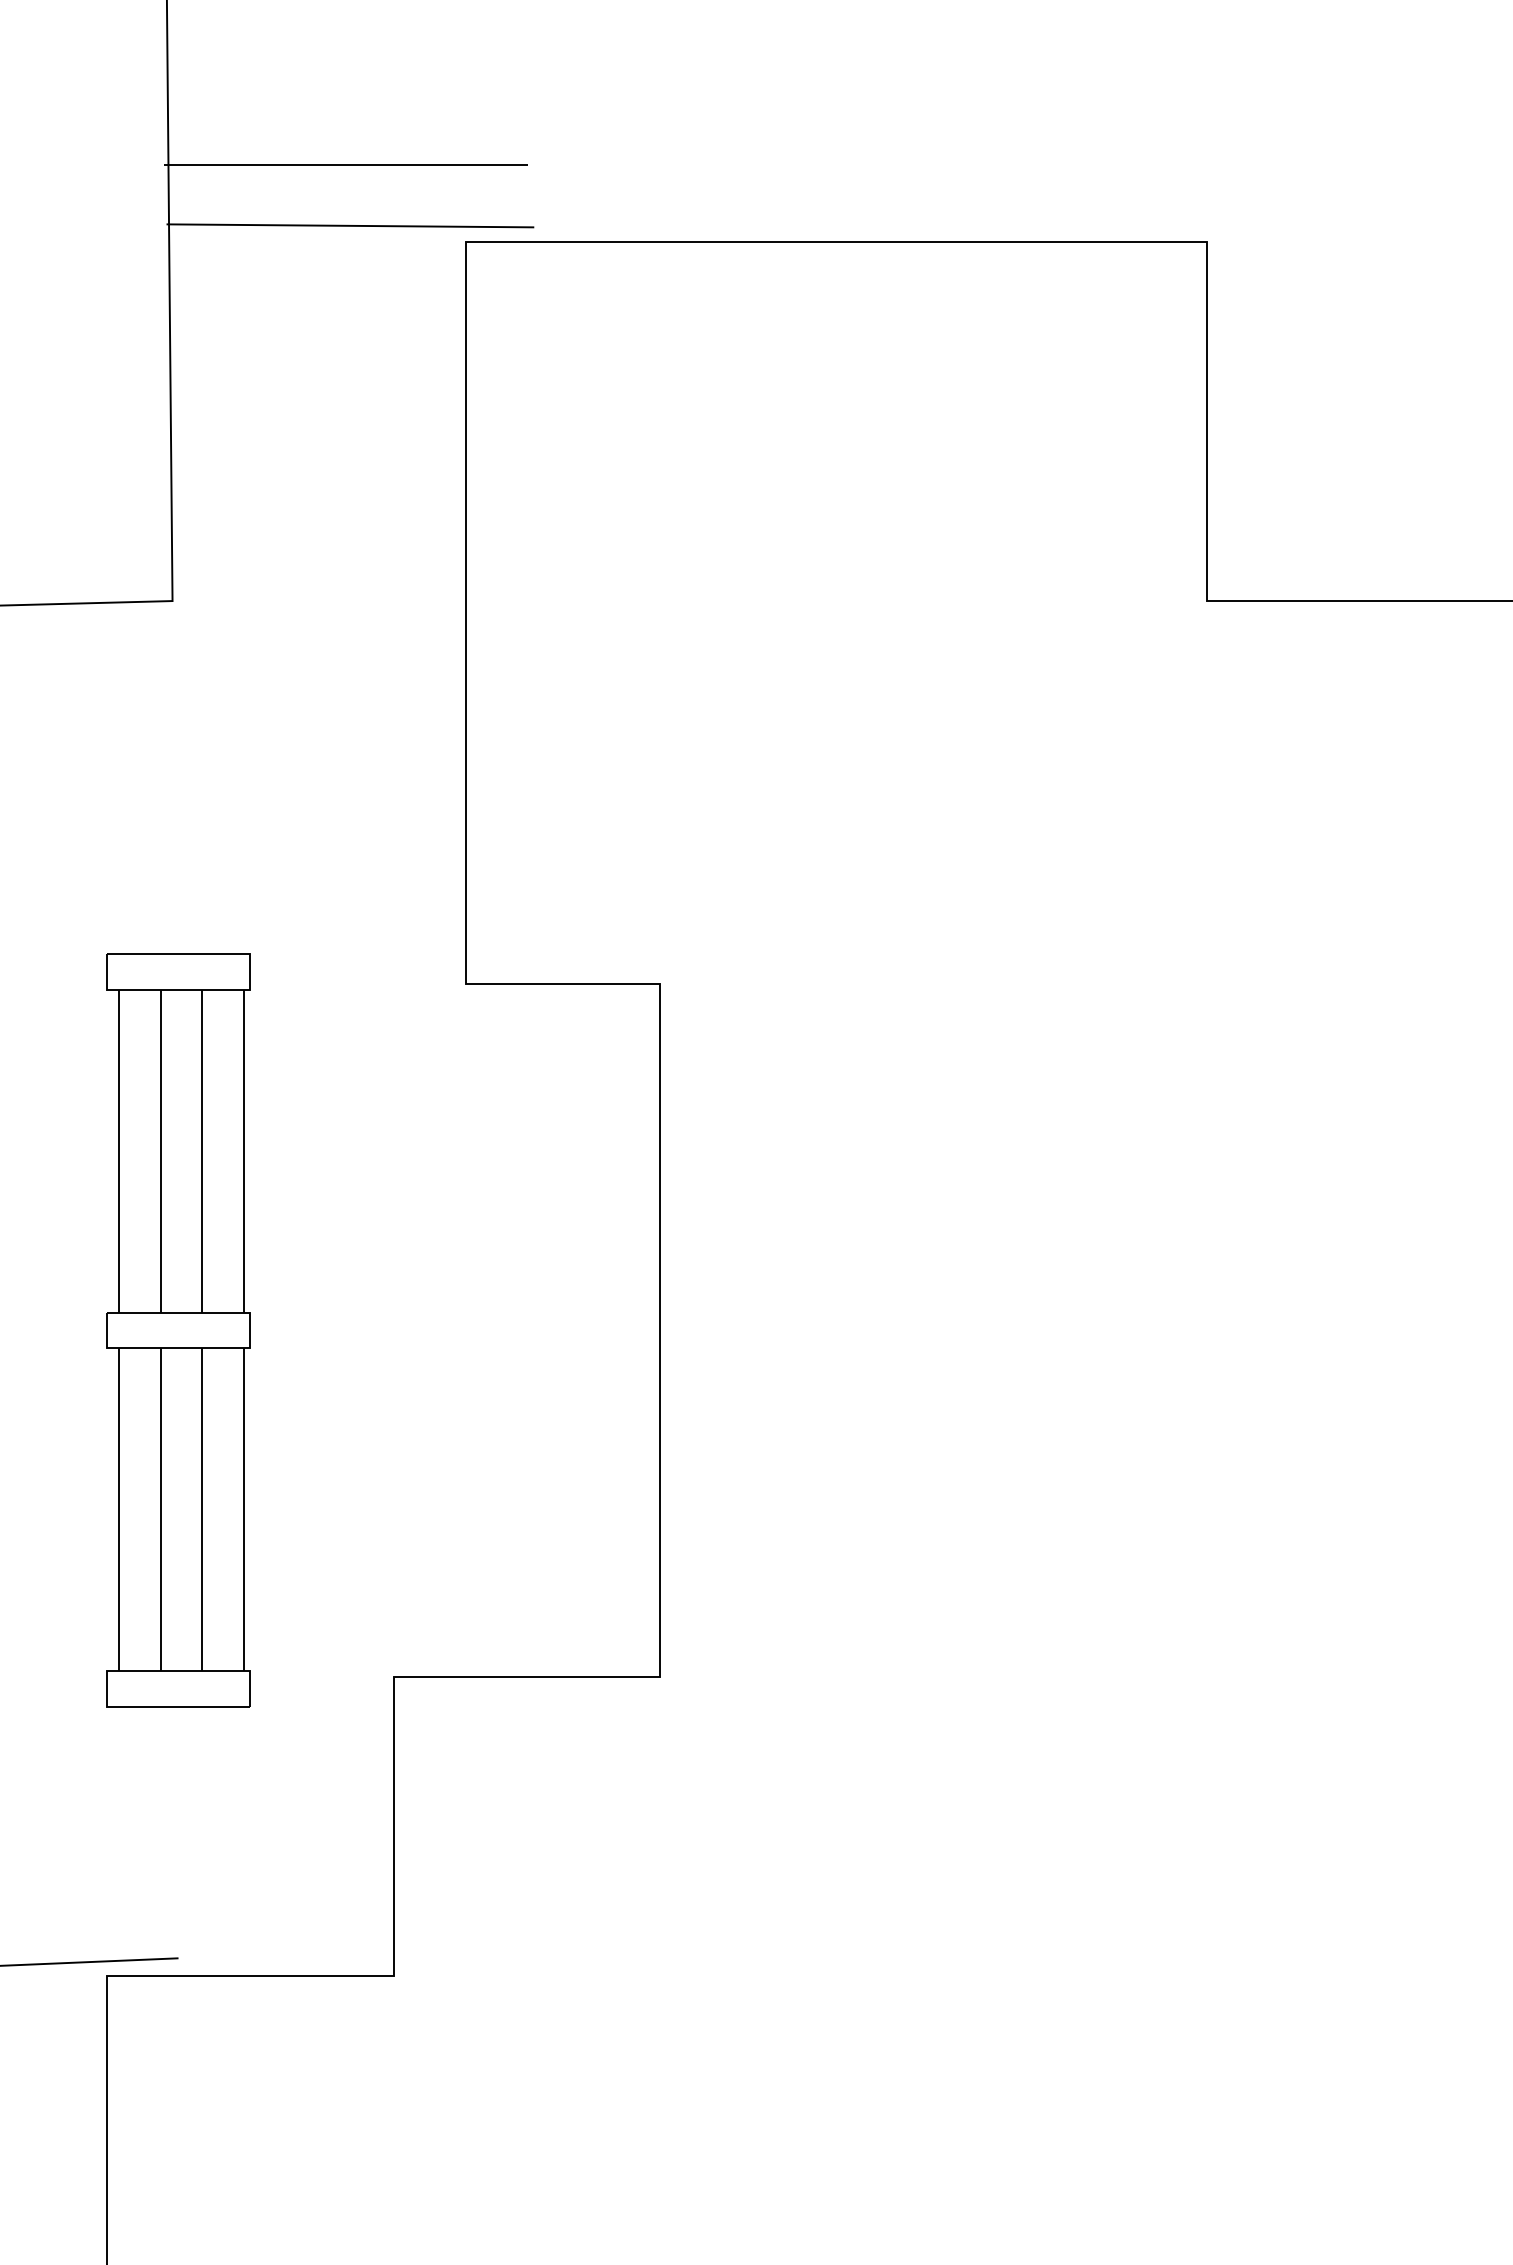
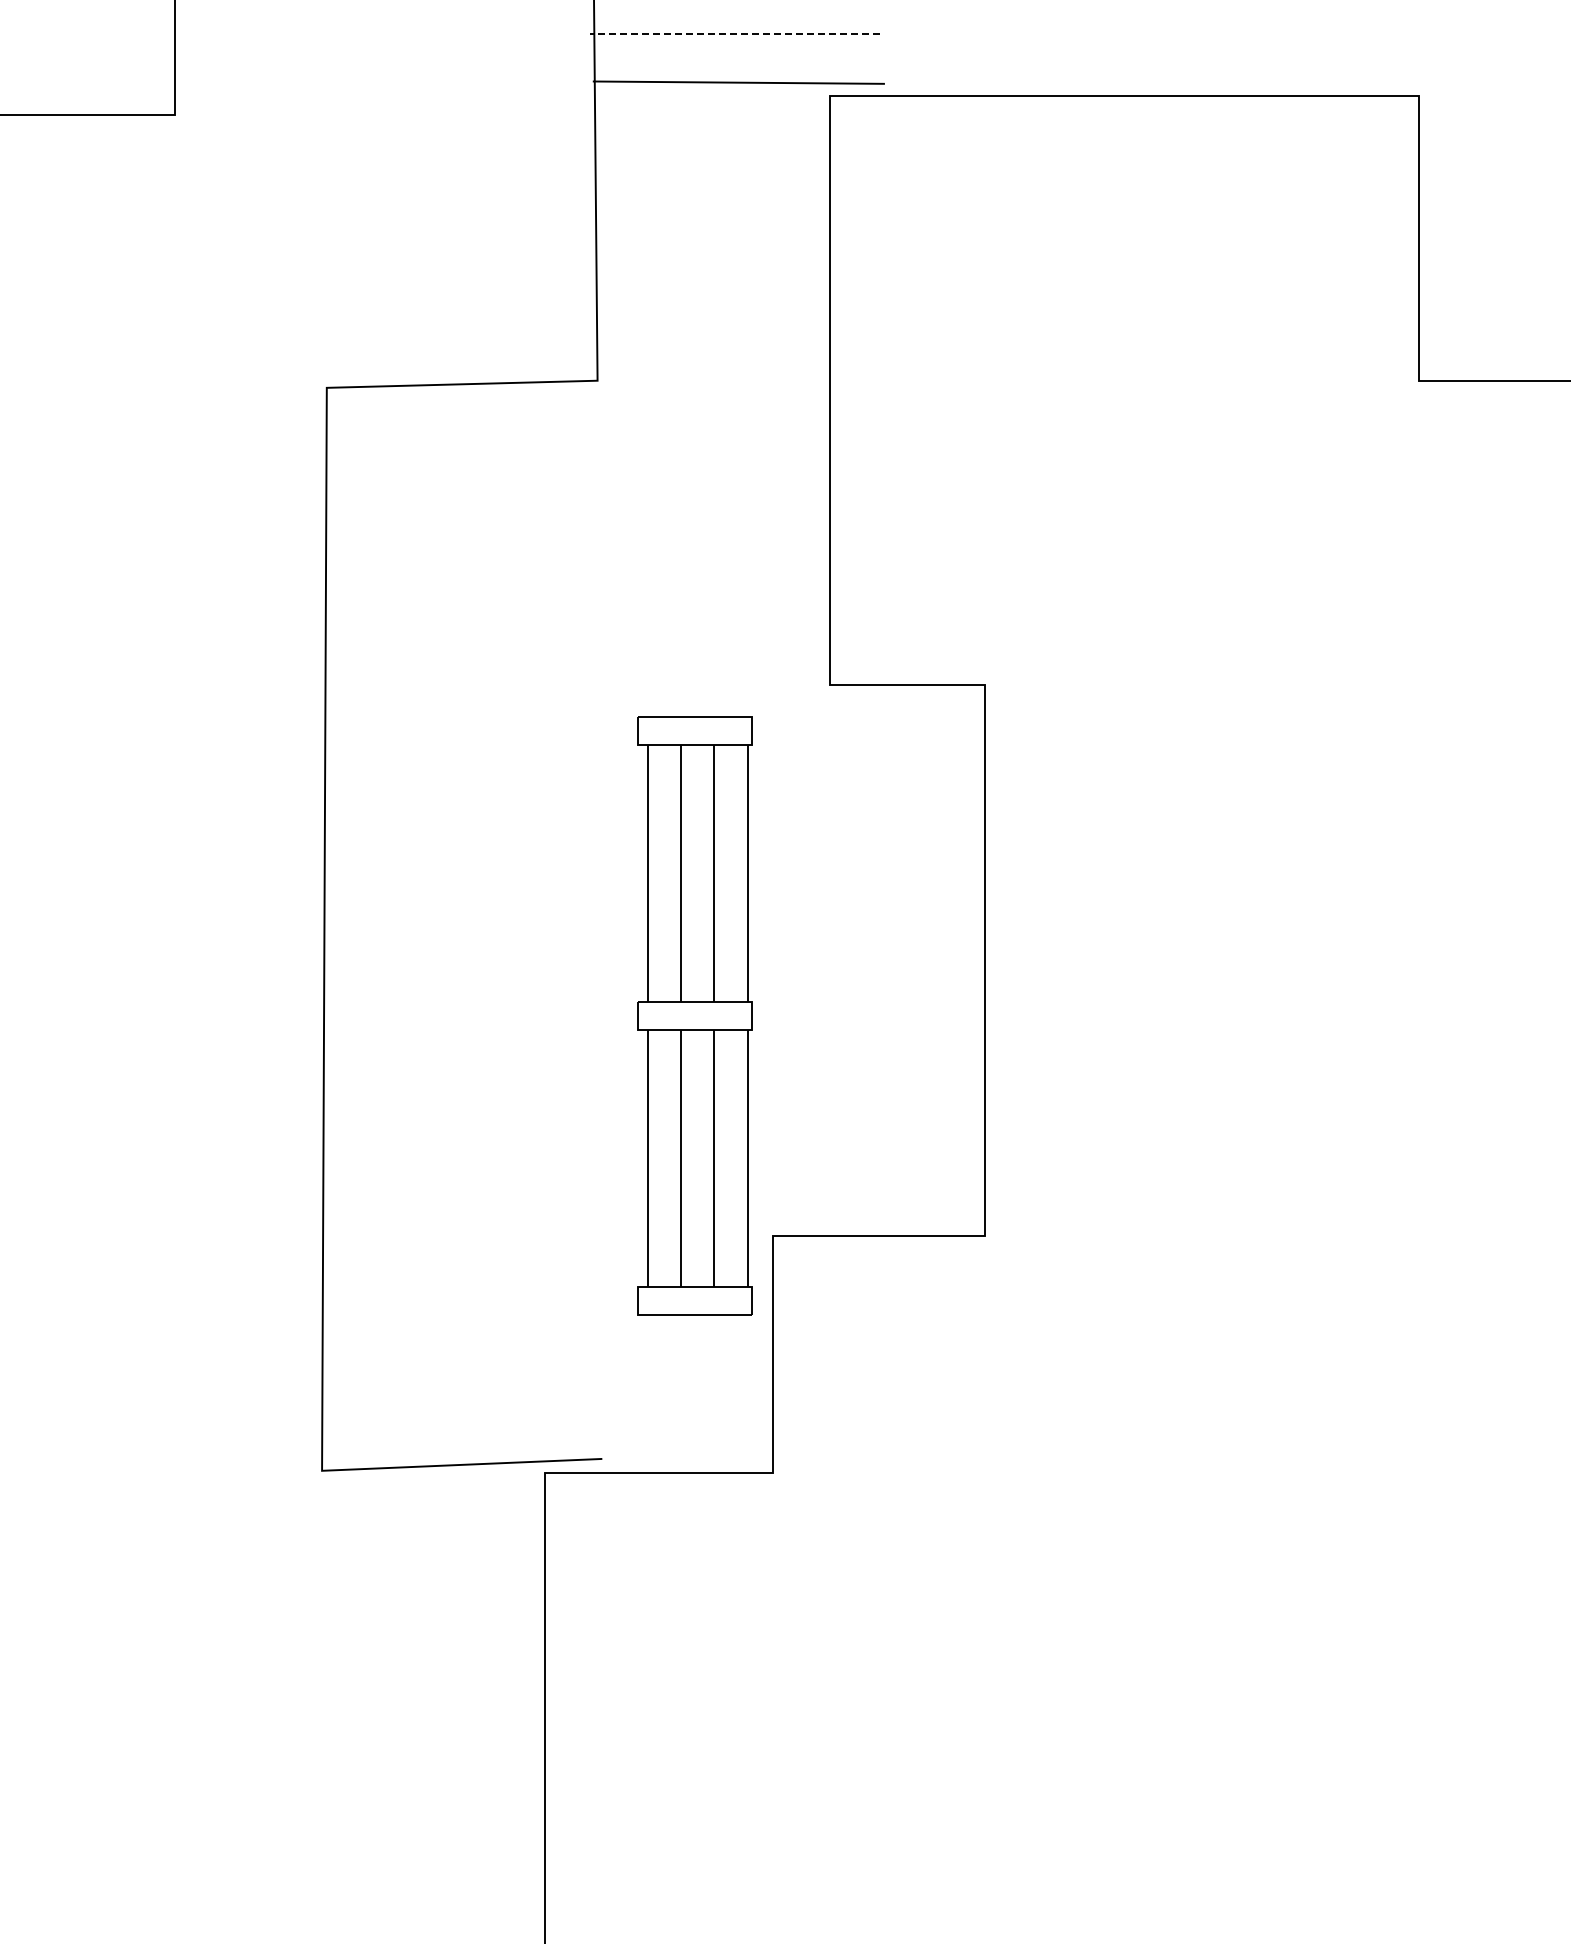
line: (346, 165) -> (735, 34), solid -> dashed
part: (177, 1329) -> (694, 1015), moved

